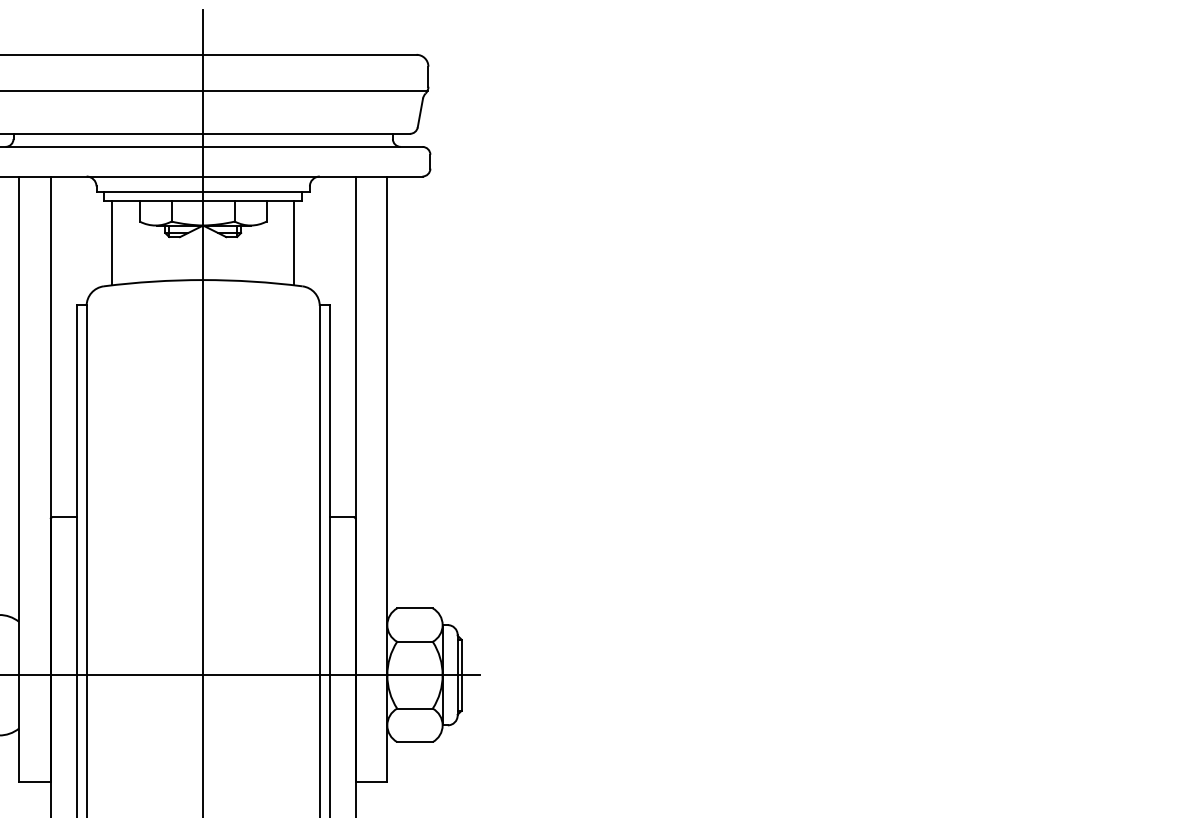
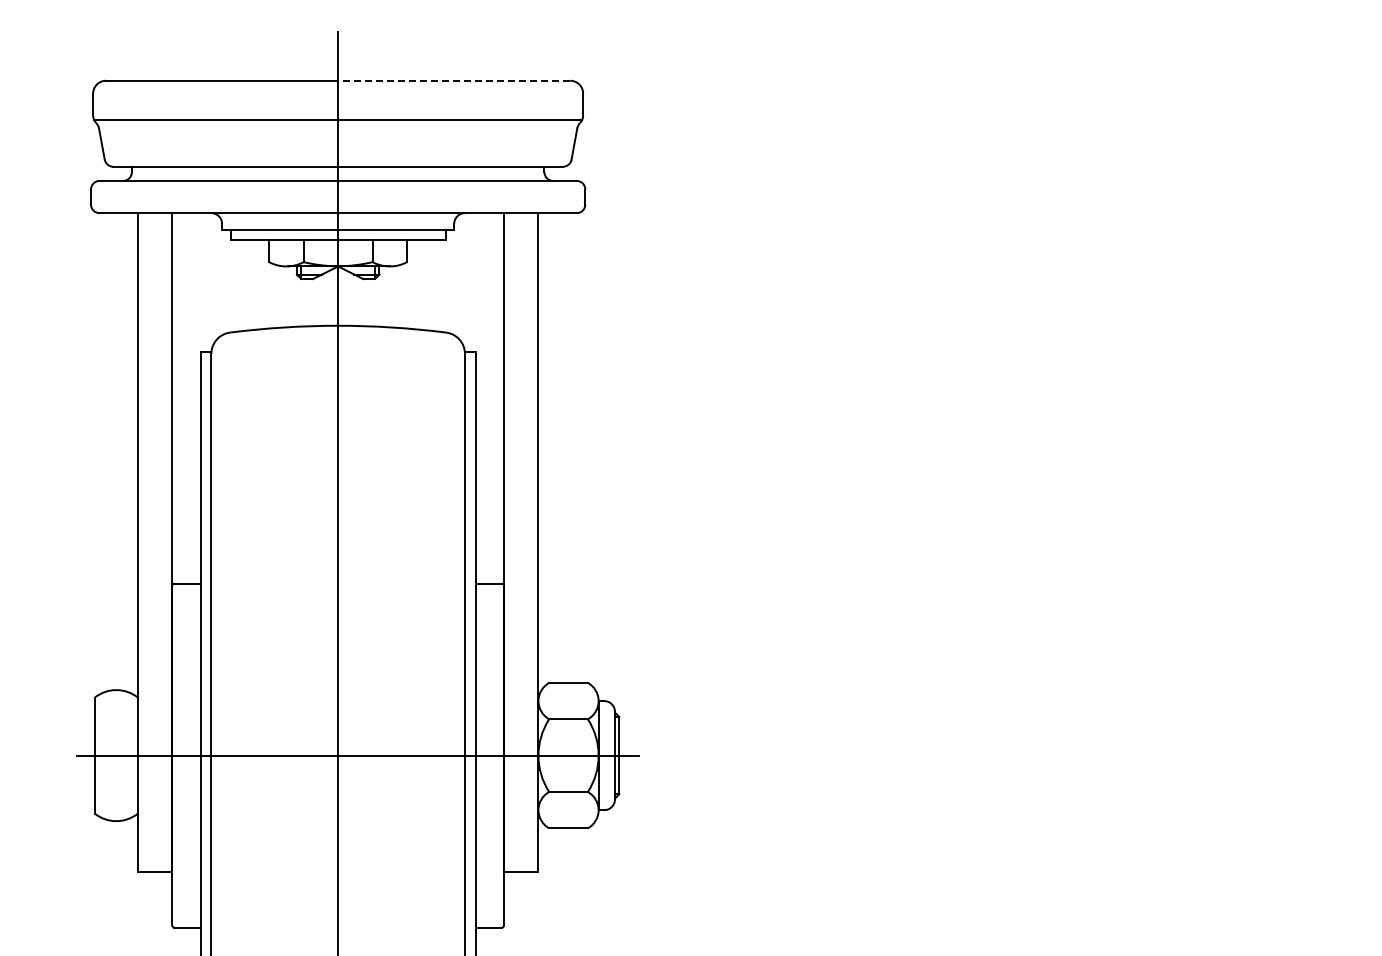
line: (309, 54) -> (453, 80), solid -> dashed
line: (111, 243) -> (238, 285), removed
line: (294, 243) -> (437, 285), removed

